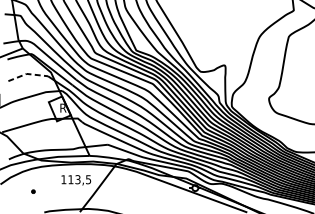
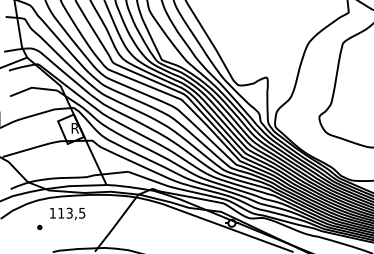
line: (27, 73) -> (32, 87), dashed -> solid
text: (76, 179) -> (67, 213), moved

